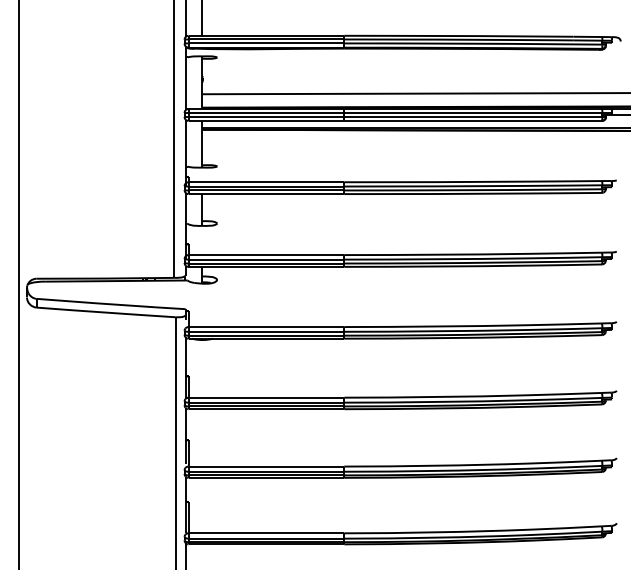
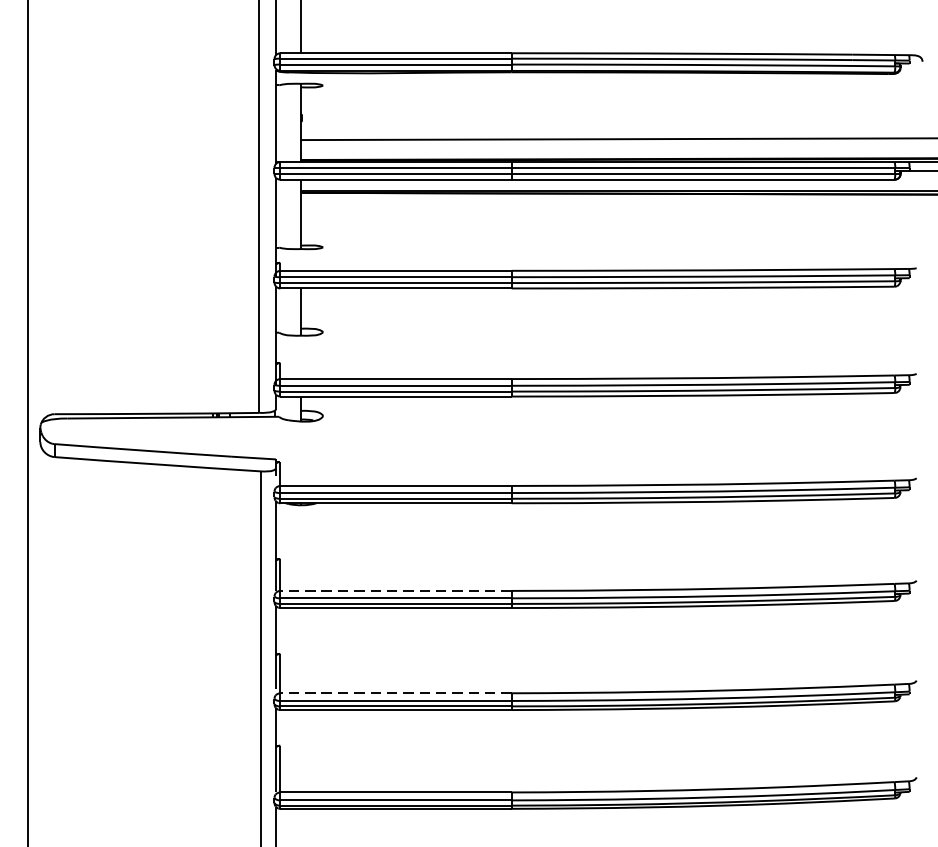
line: (266, 397) -> (396, 590), solid -> dashed
line: (266, 466) -> (396, 693), solid -> dashed

